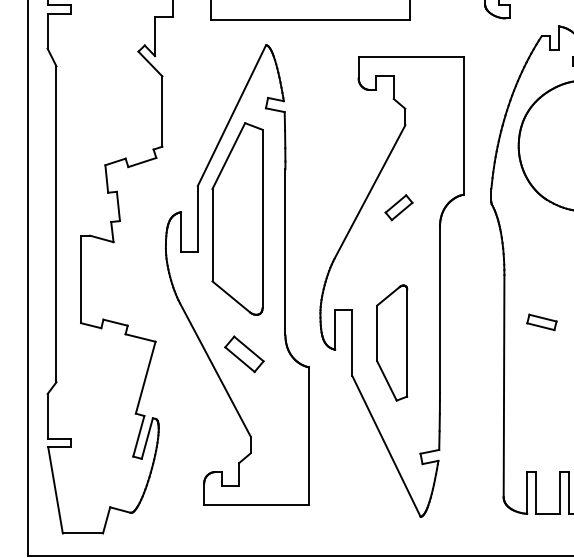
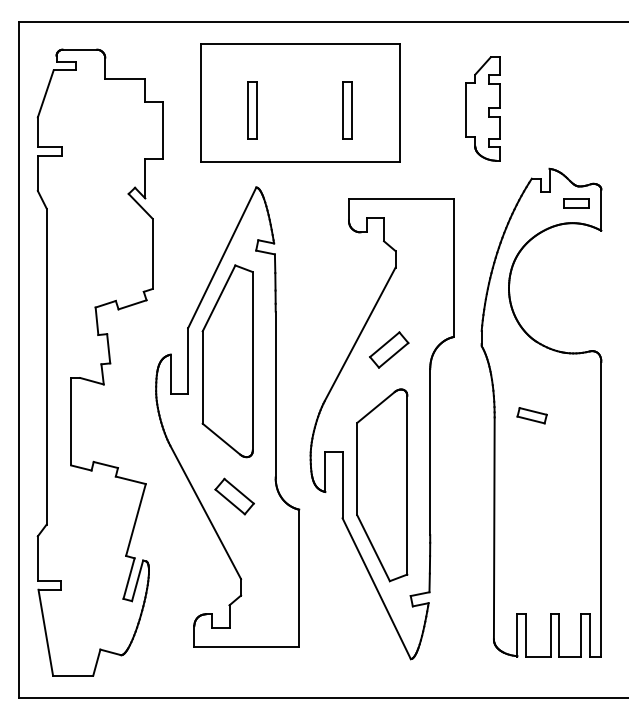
part: (399, 207) -> (389, 349), size x1.43
part: (541, 322) -> (531, 415), moved
part: (392, 343) -> (382, 485), size x1.67

